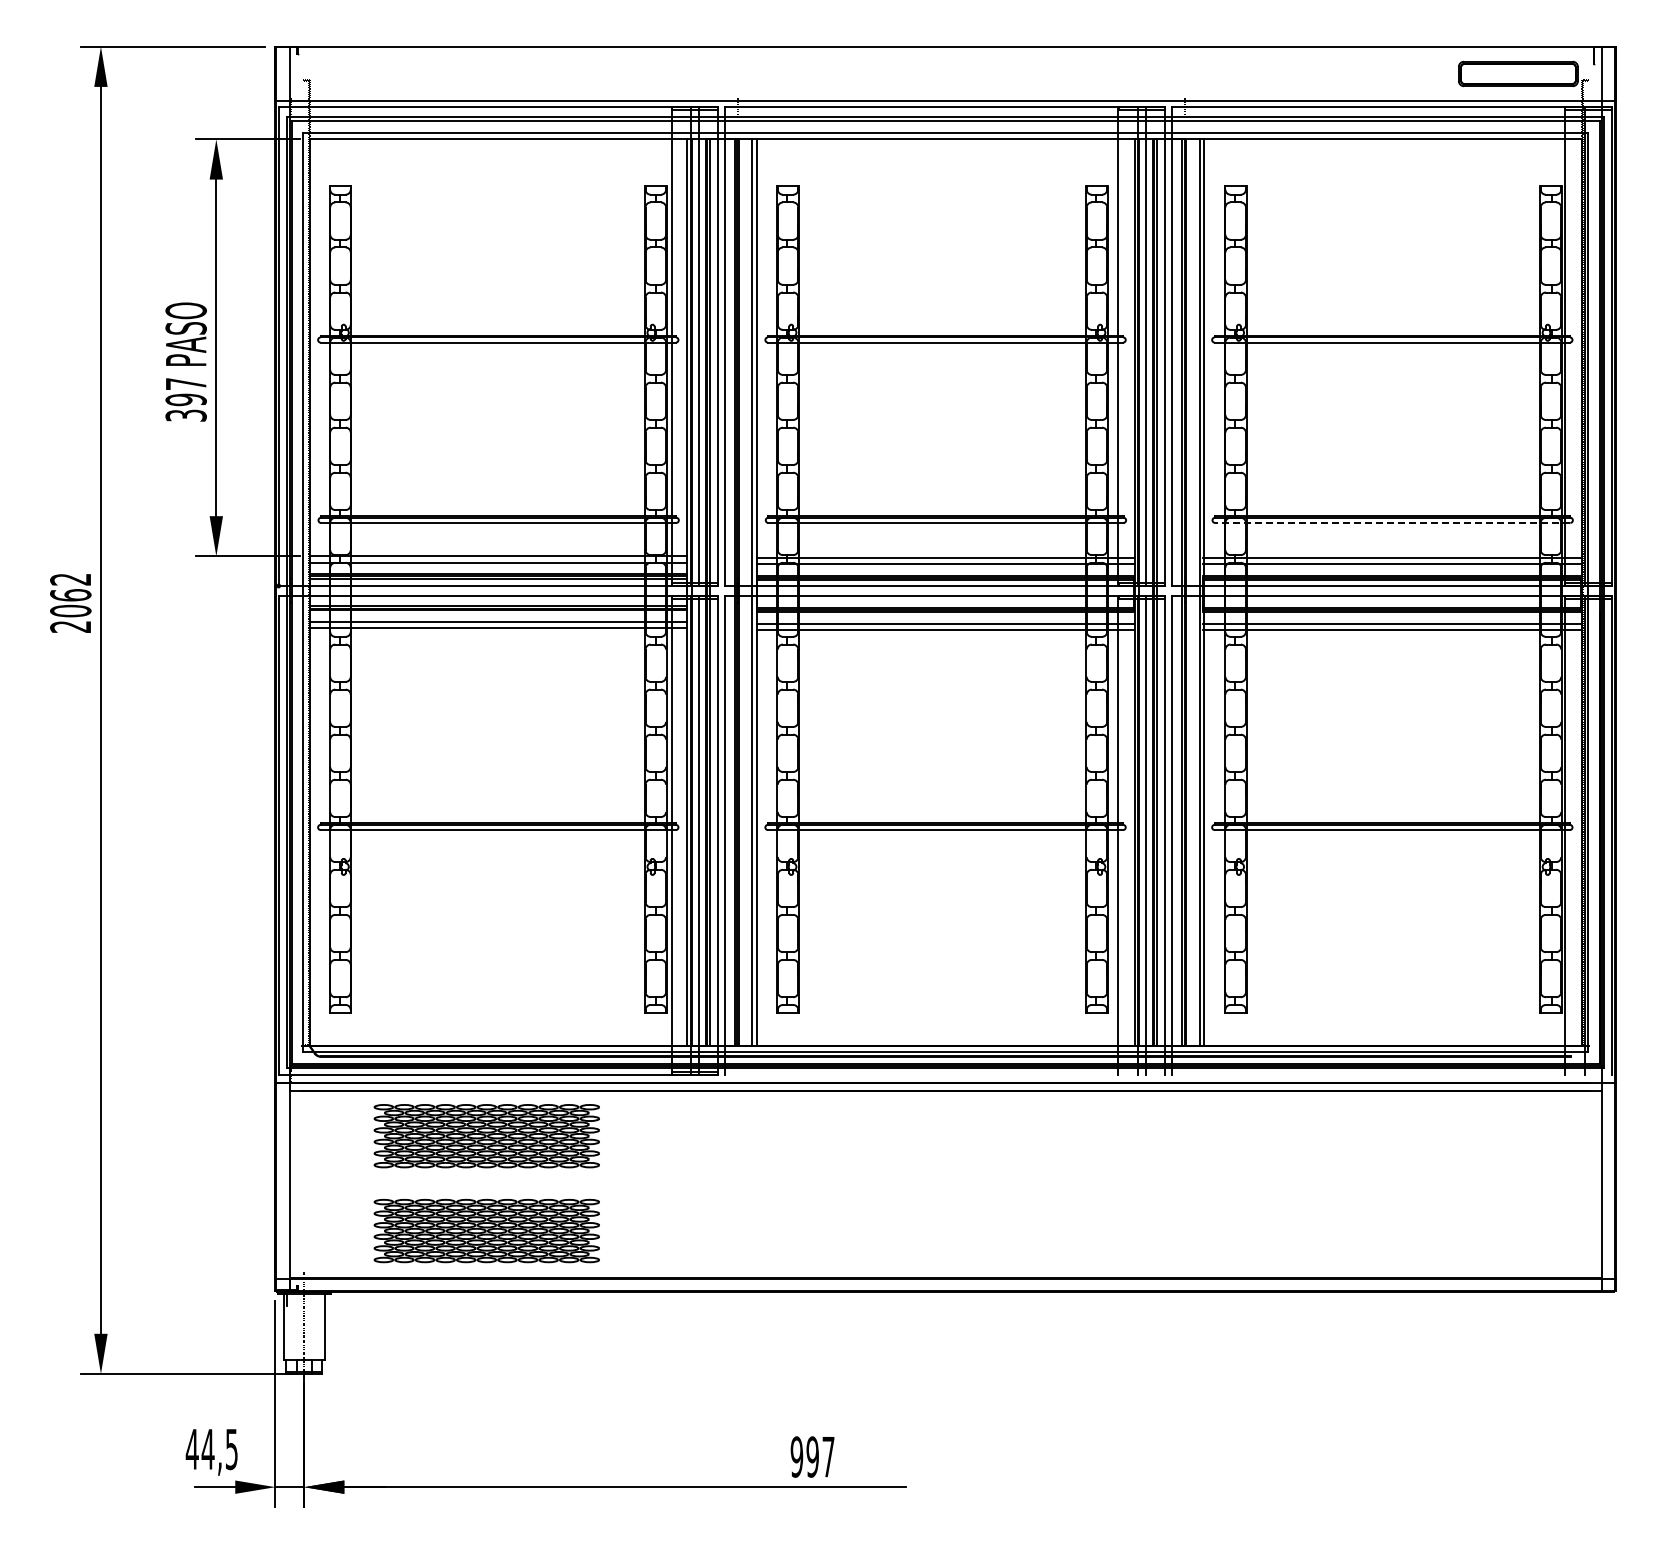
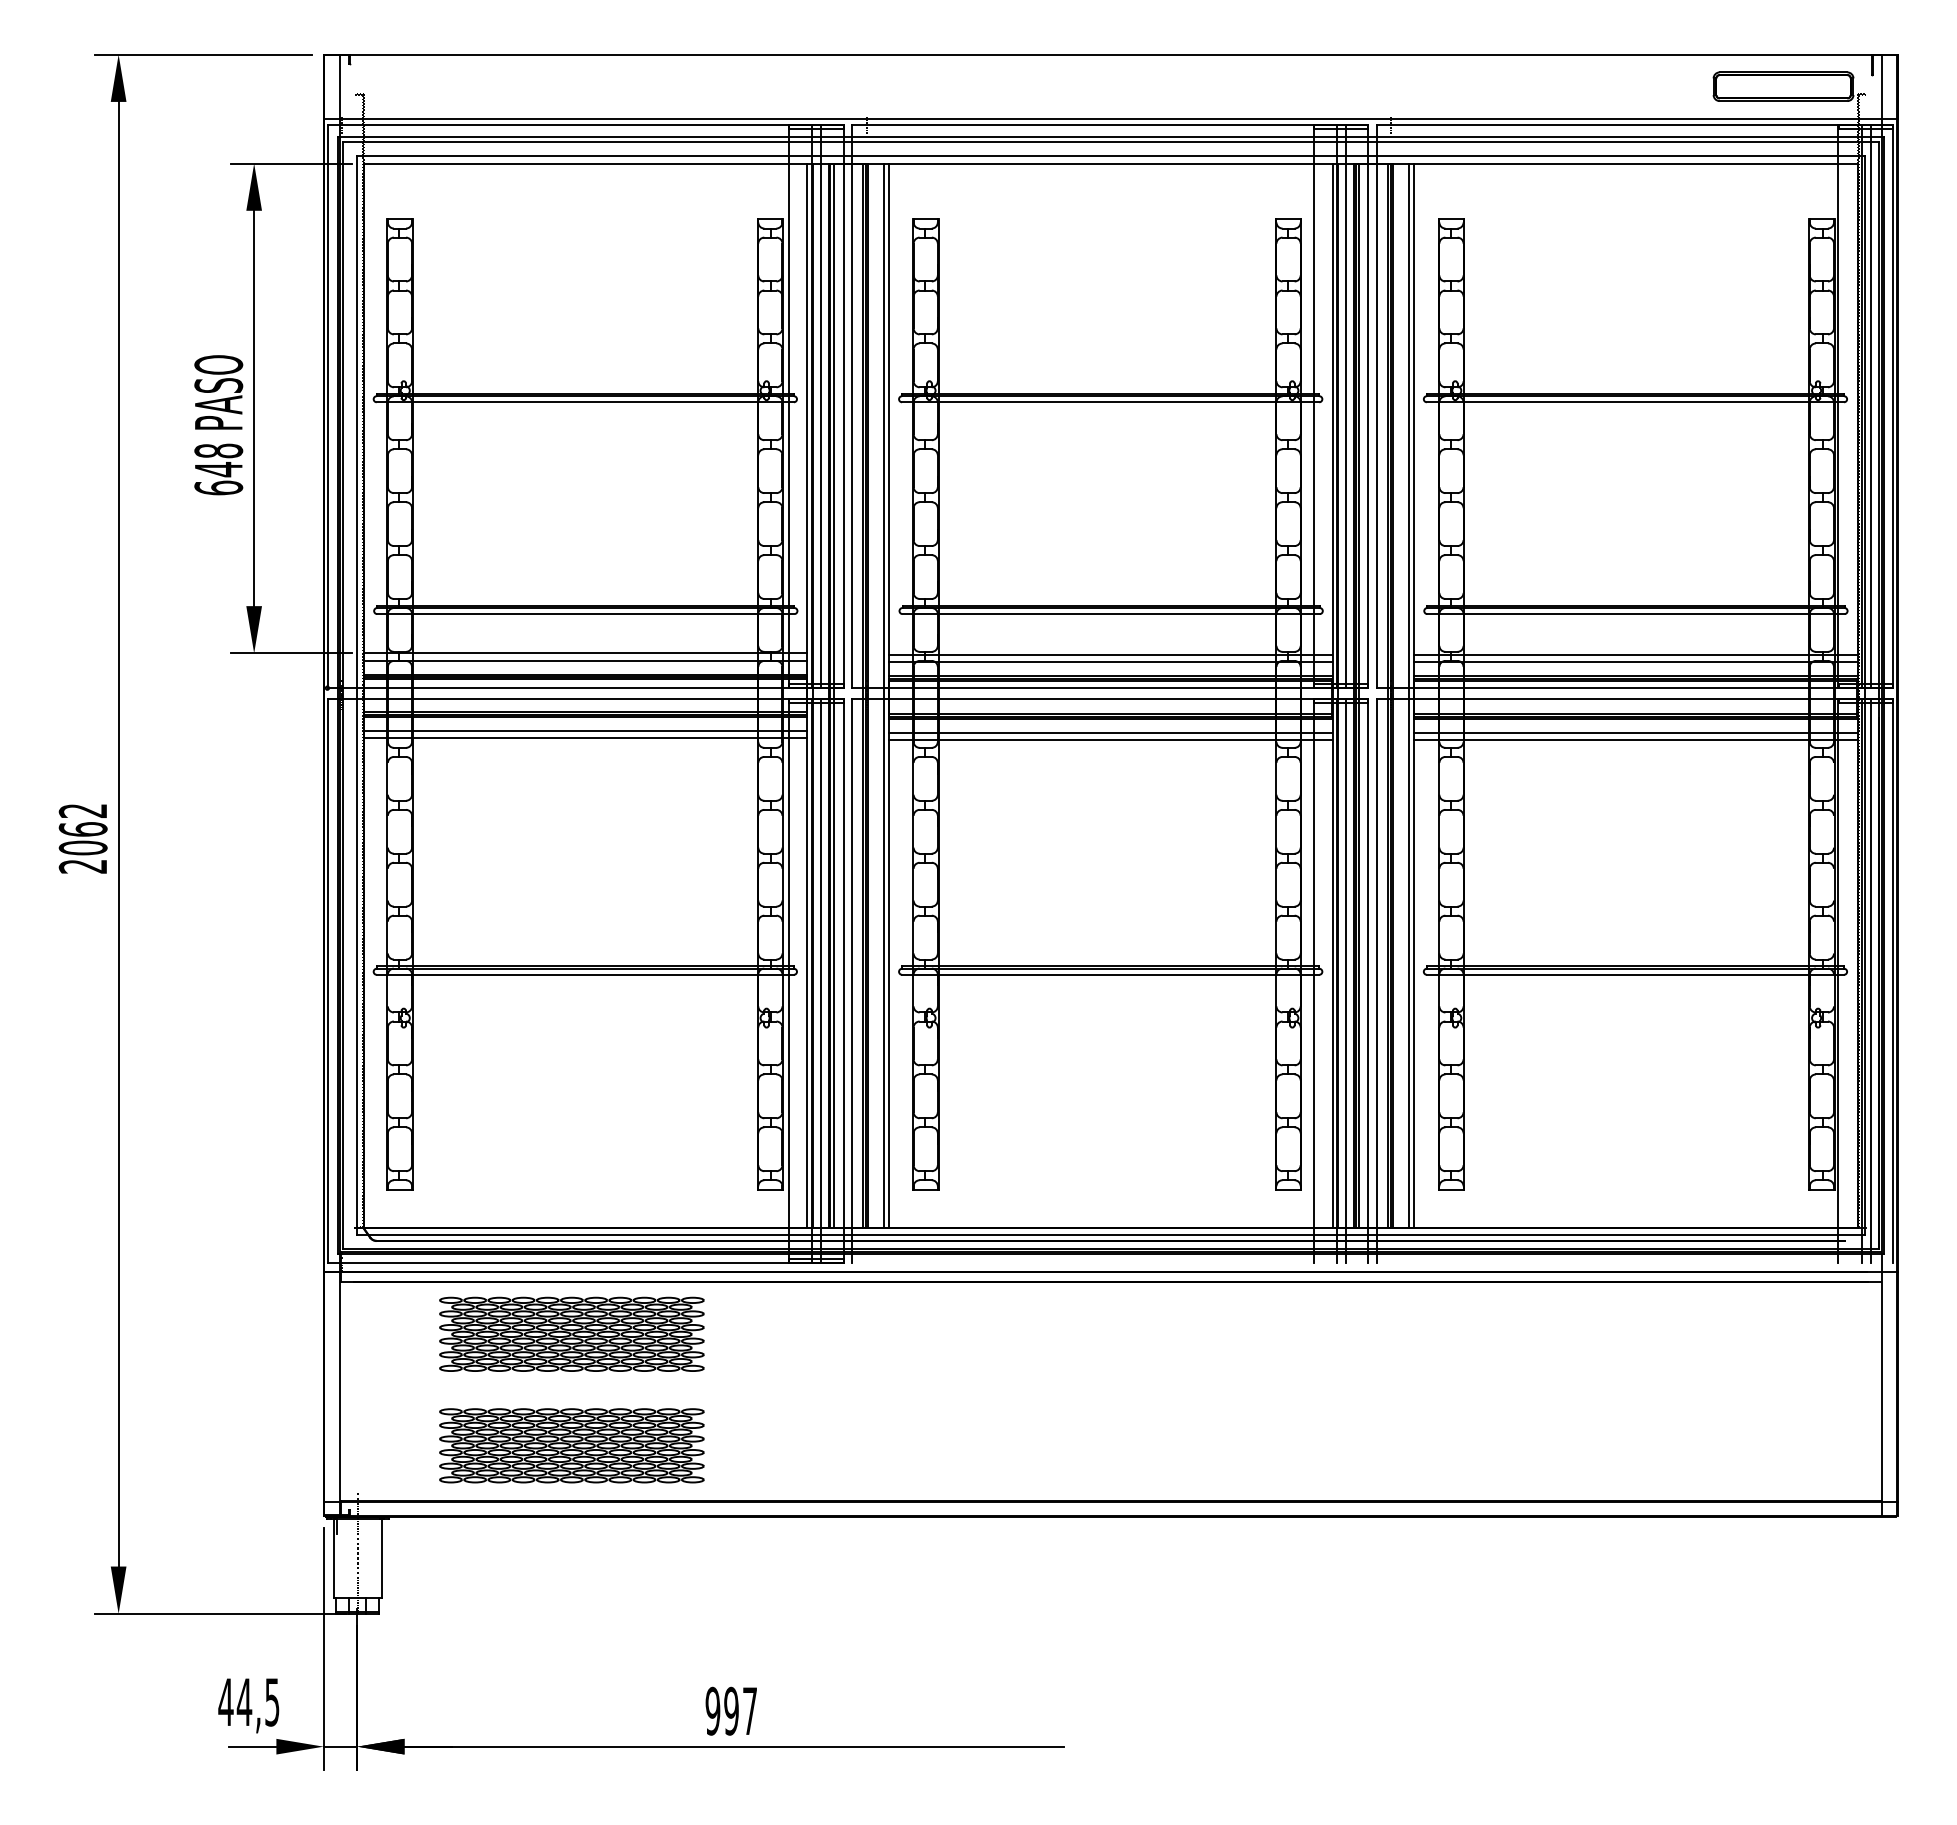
line: (1592, 346) -> (1870, 406), added
text: (185, 399) -> (217, 469), 397 -> 648
line: (1392, 522) -> (1635, 613), dashed -> solid
text: (70, 603) -> (82, 839), moved
line: (1592, 835) -> (1870, 981), added
text: (812, 1456) -> (731, 1710), moved

